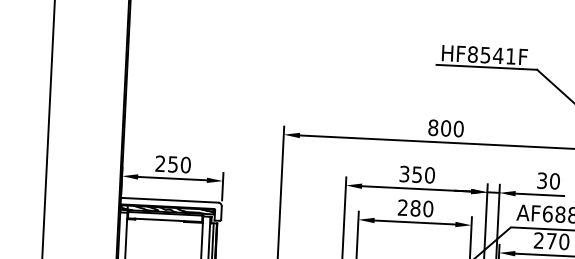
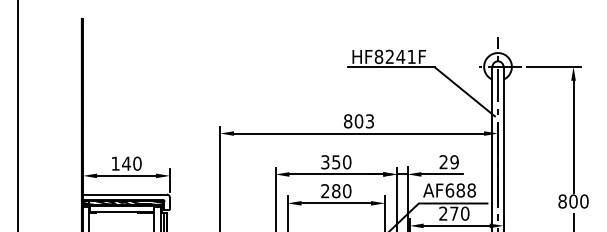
text: (485, 54) -> (389, 56), HF8541F -> HF8241F
text: (458, 129) -> (369, 121), 800 -> 803
text: (166, 163) -> (120, 163), 250 -> 140
text: (547, 181) -> (448, 162), 30 -> 29

